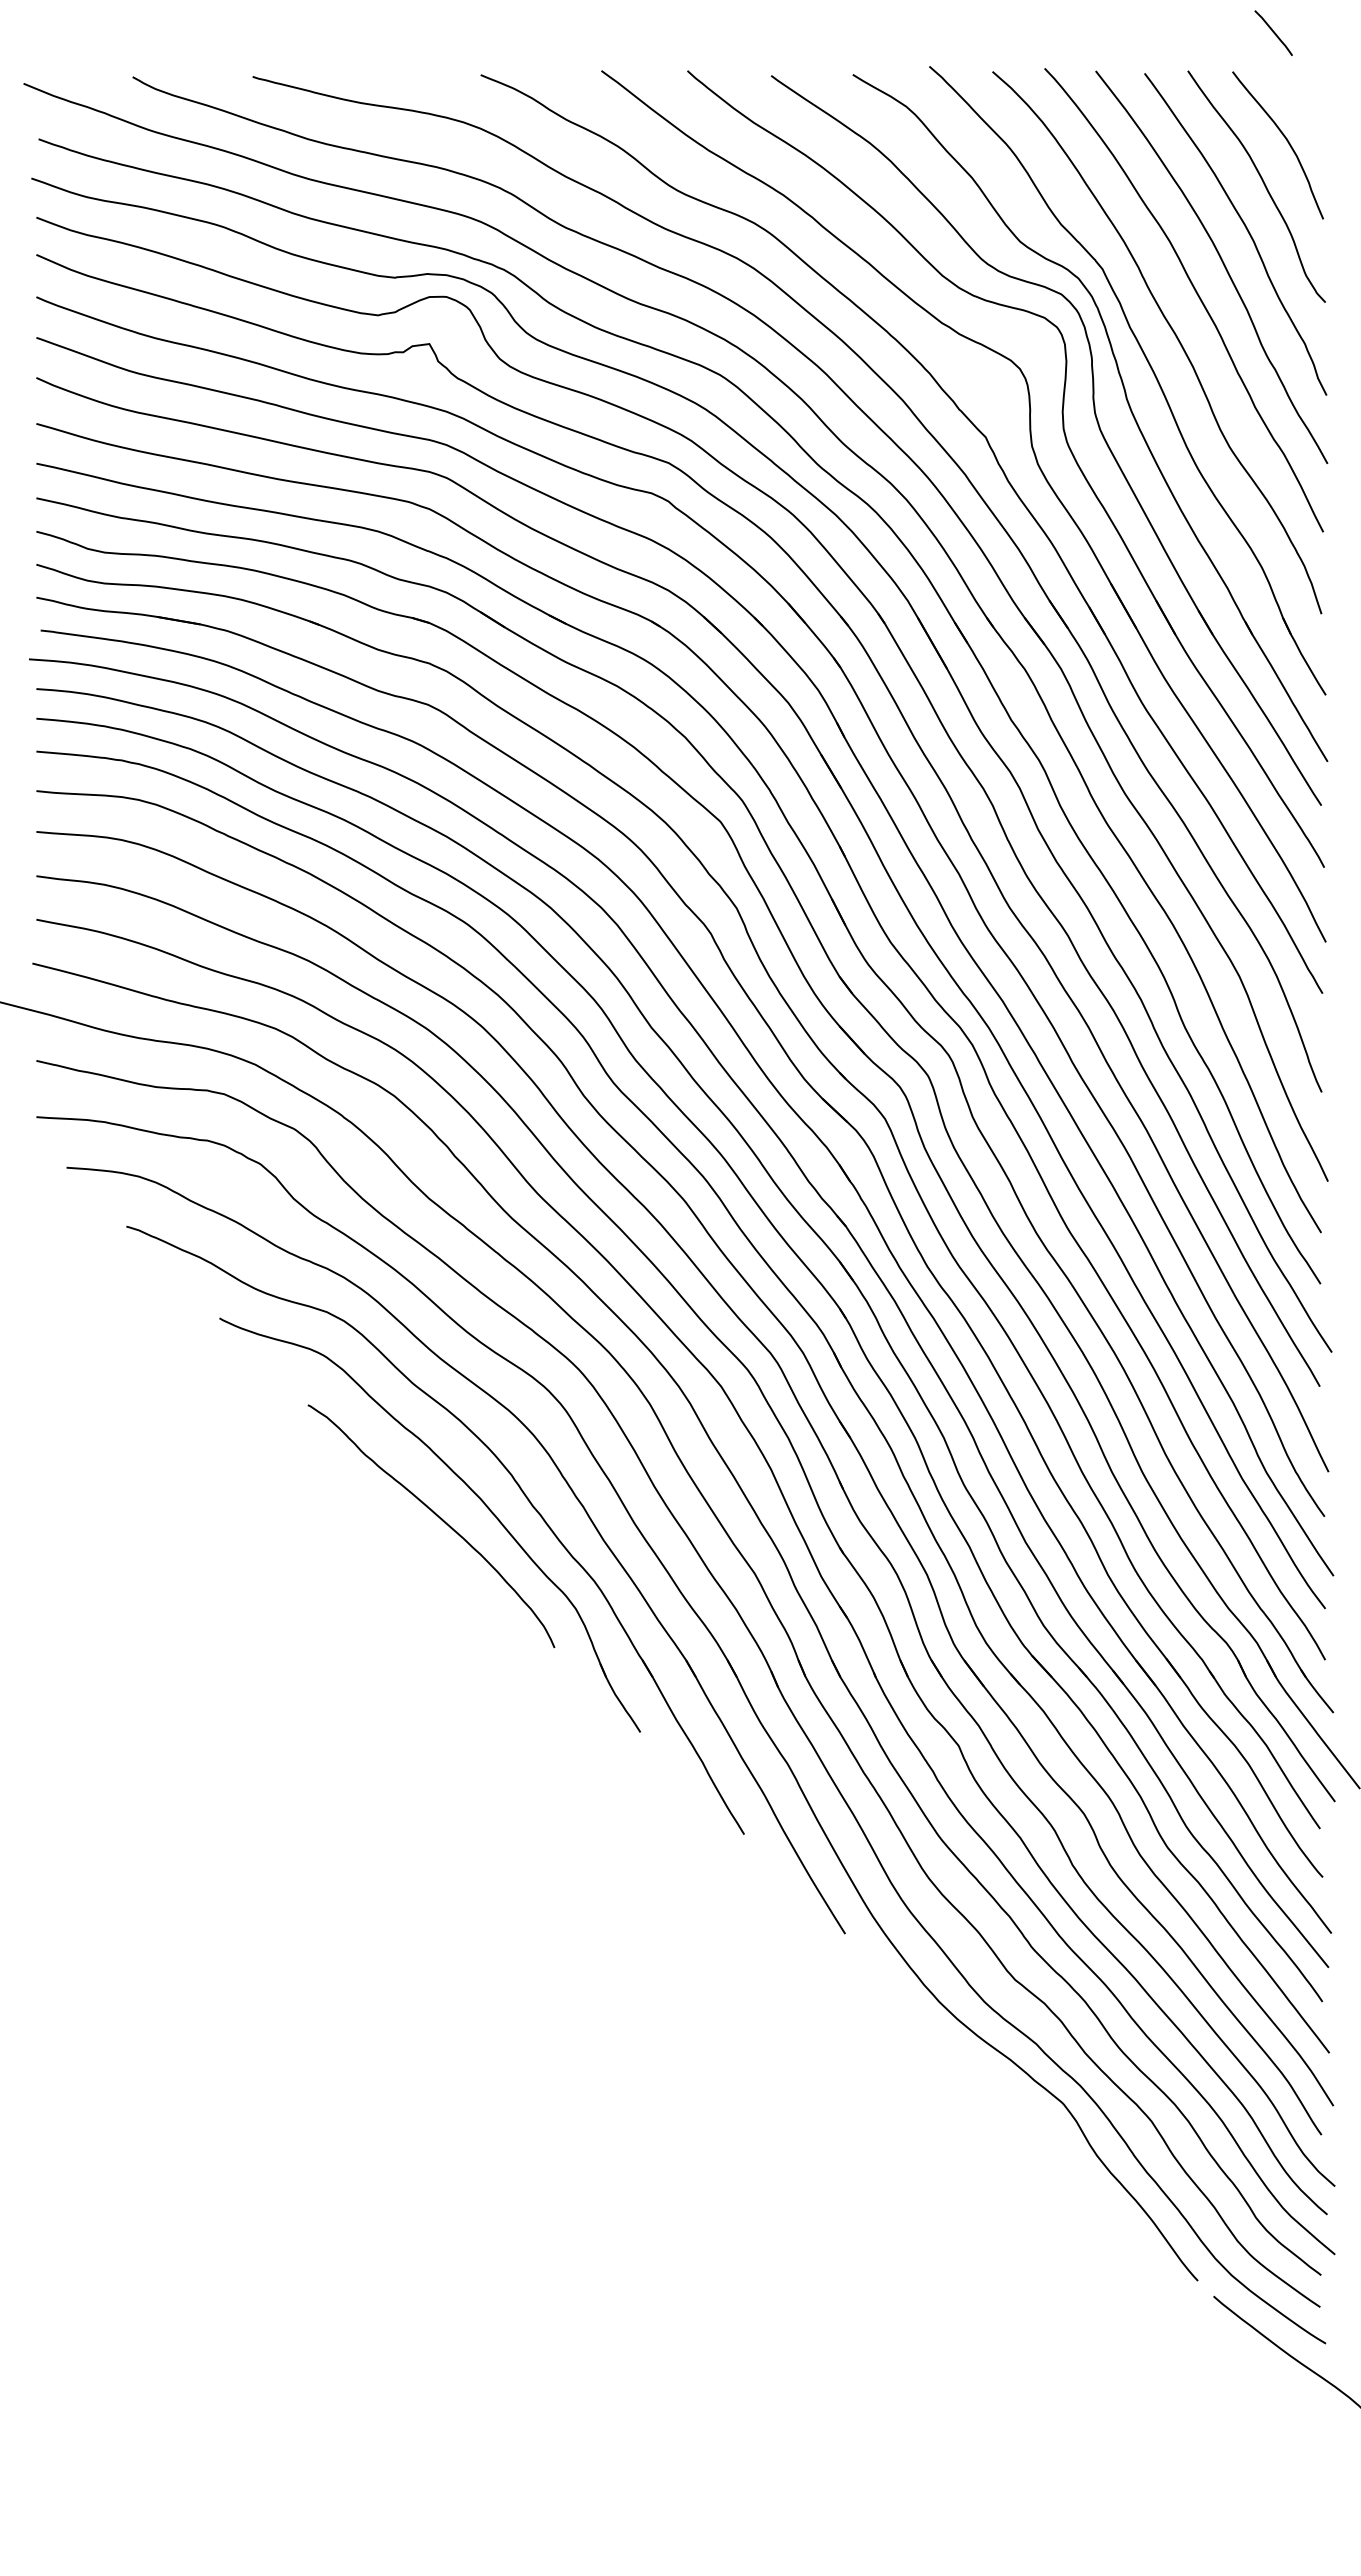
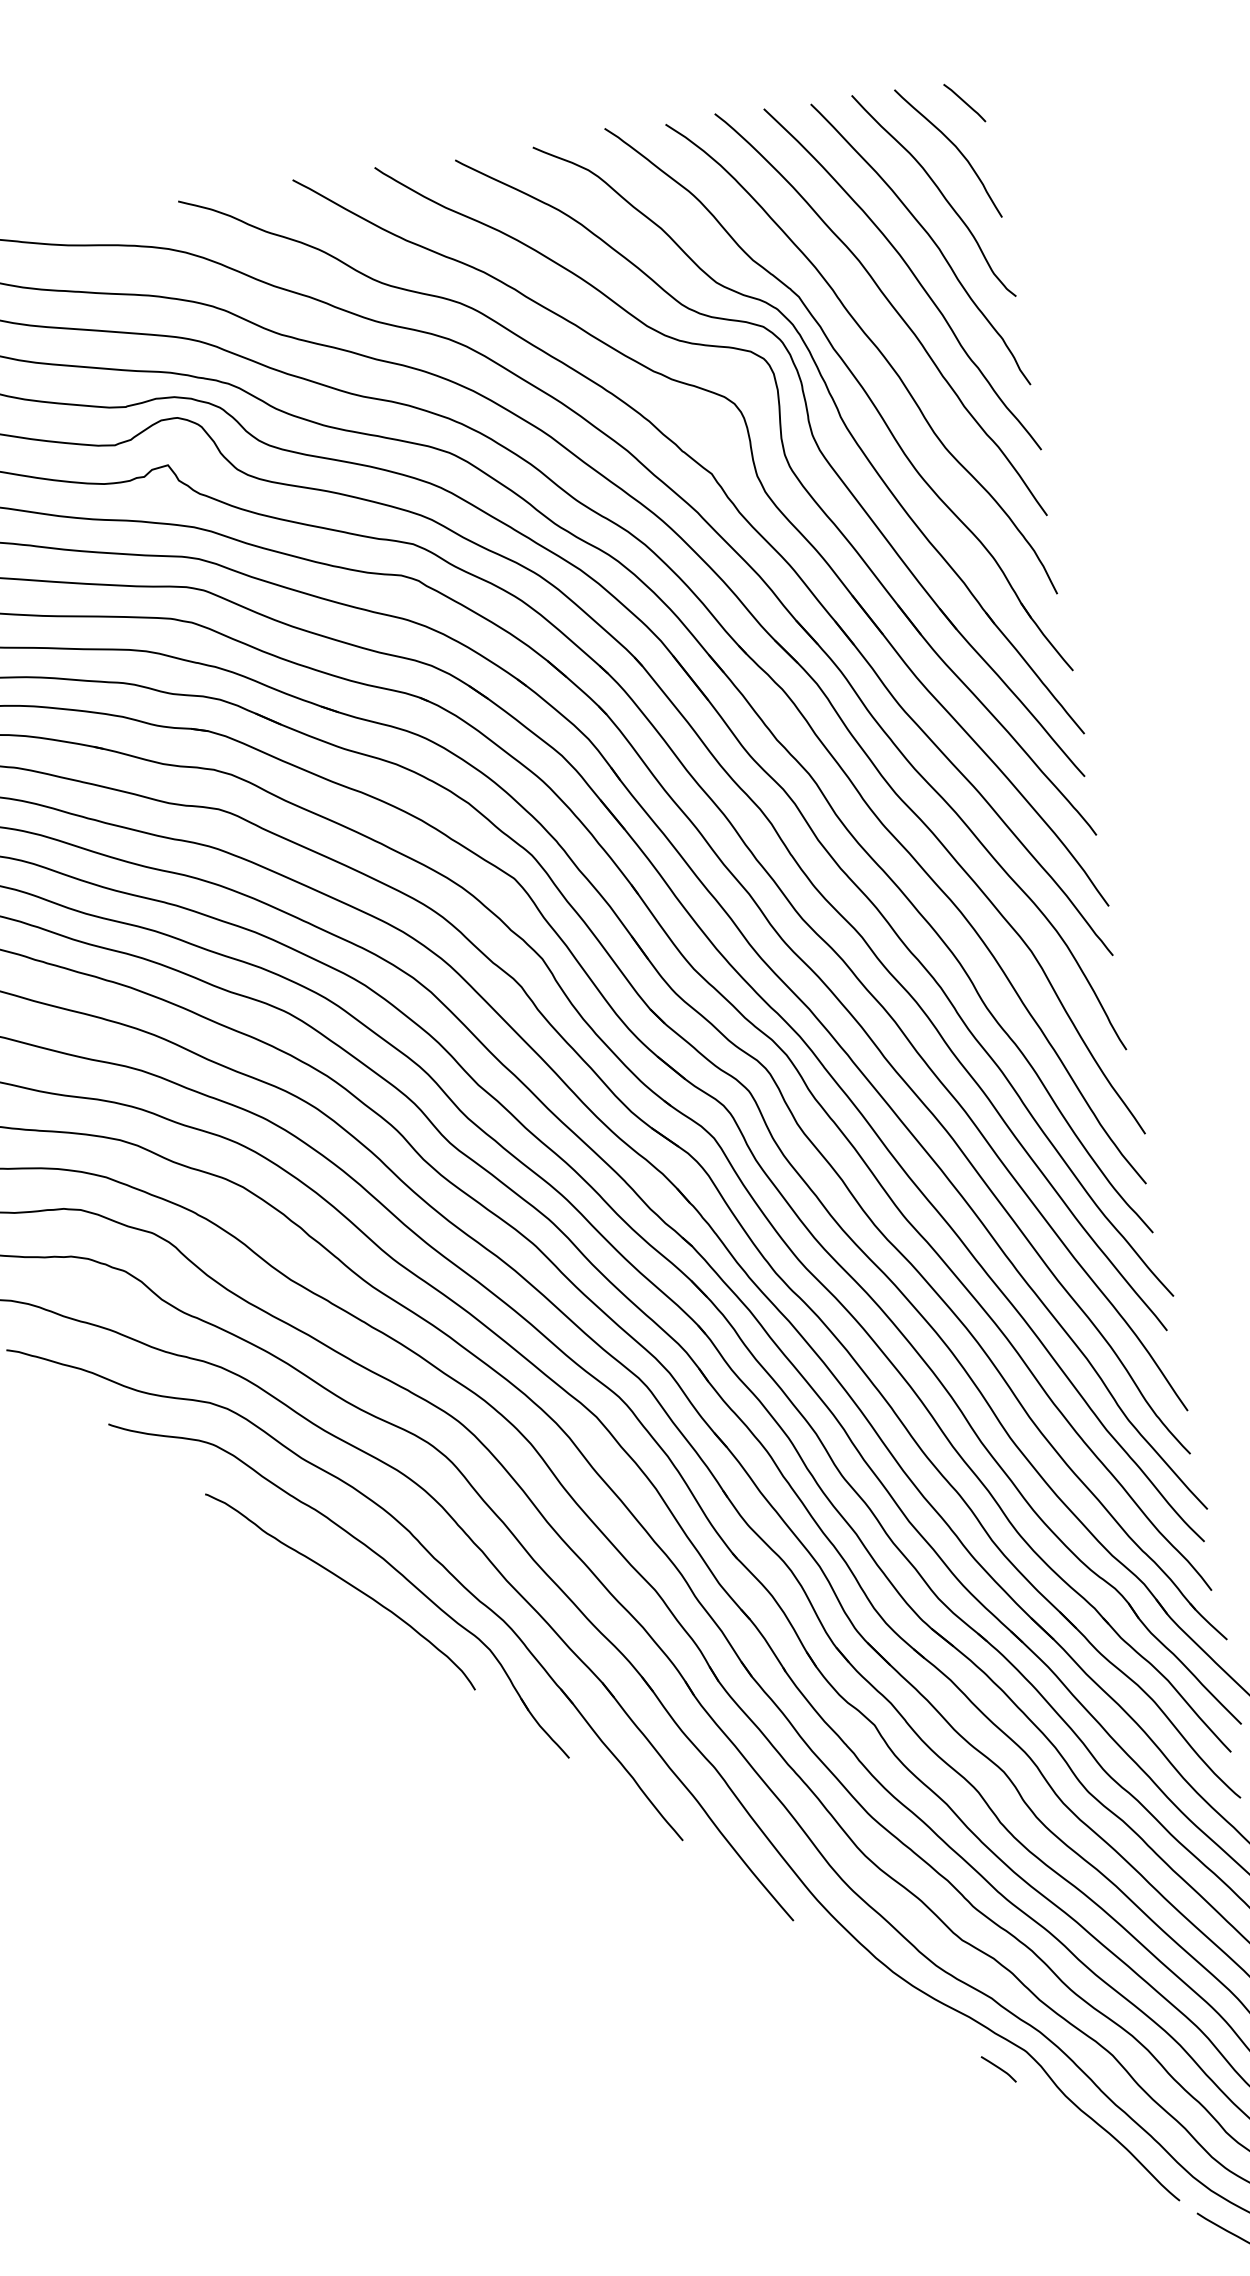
line: (1273, 32) -> (964, 102), moved
curve: (1032, 2117) -> (998, 2068), added

